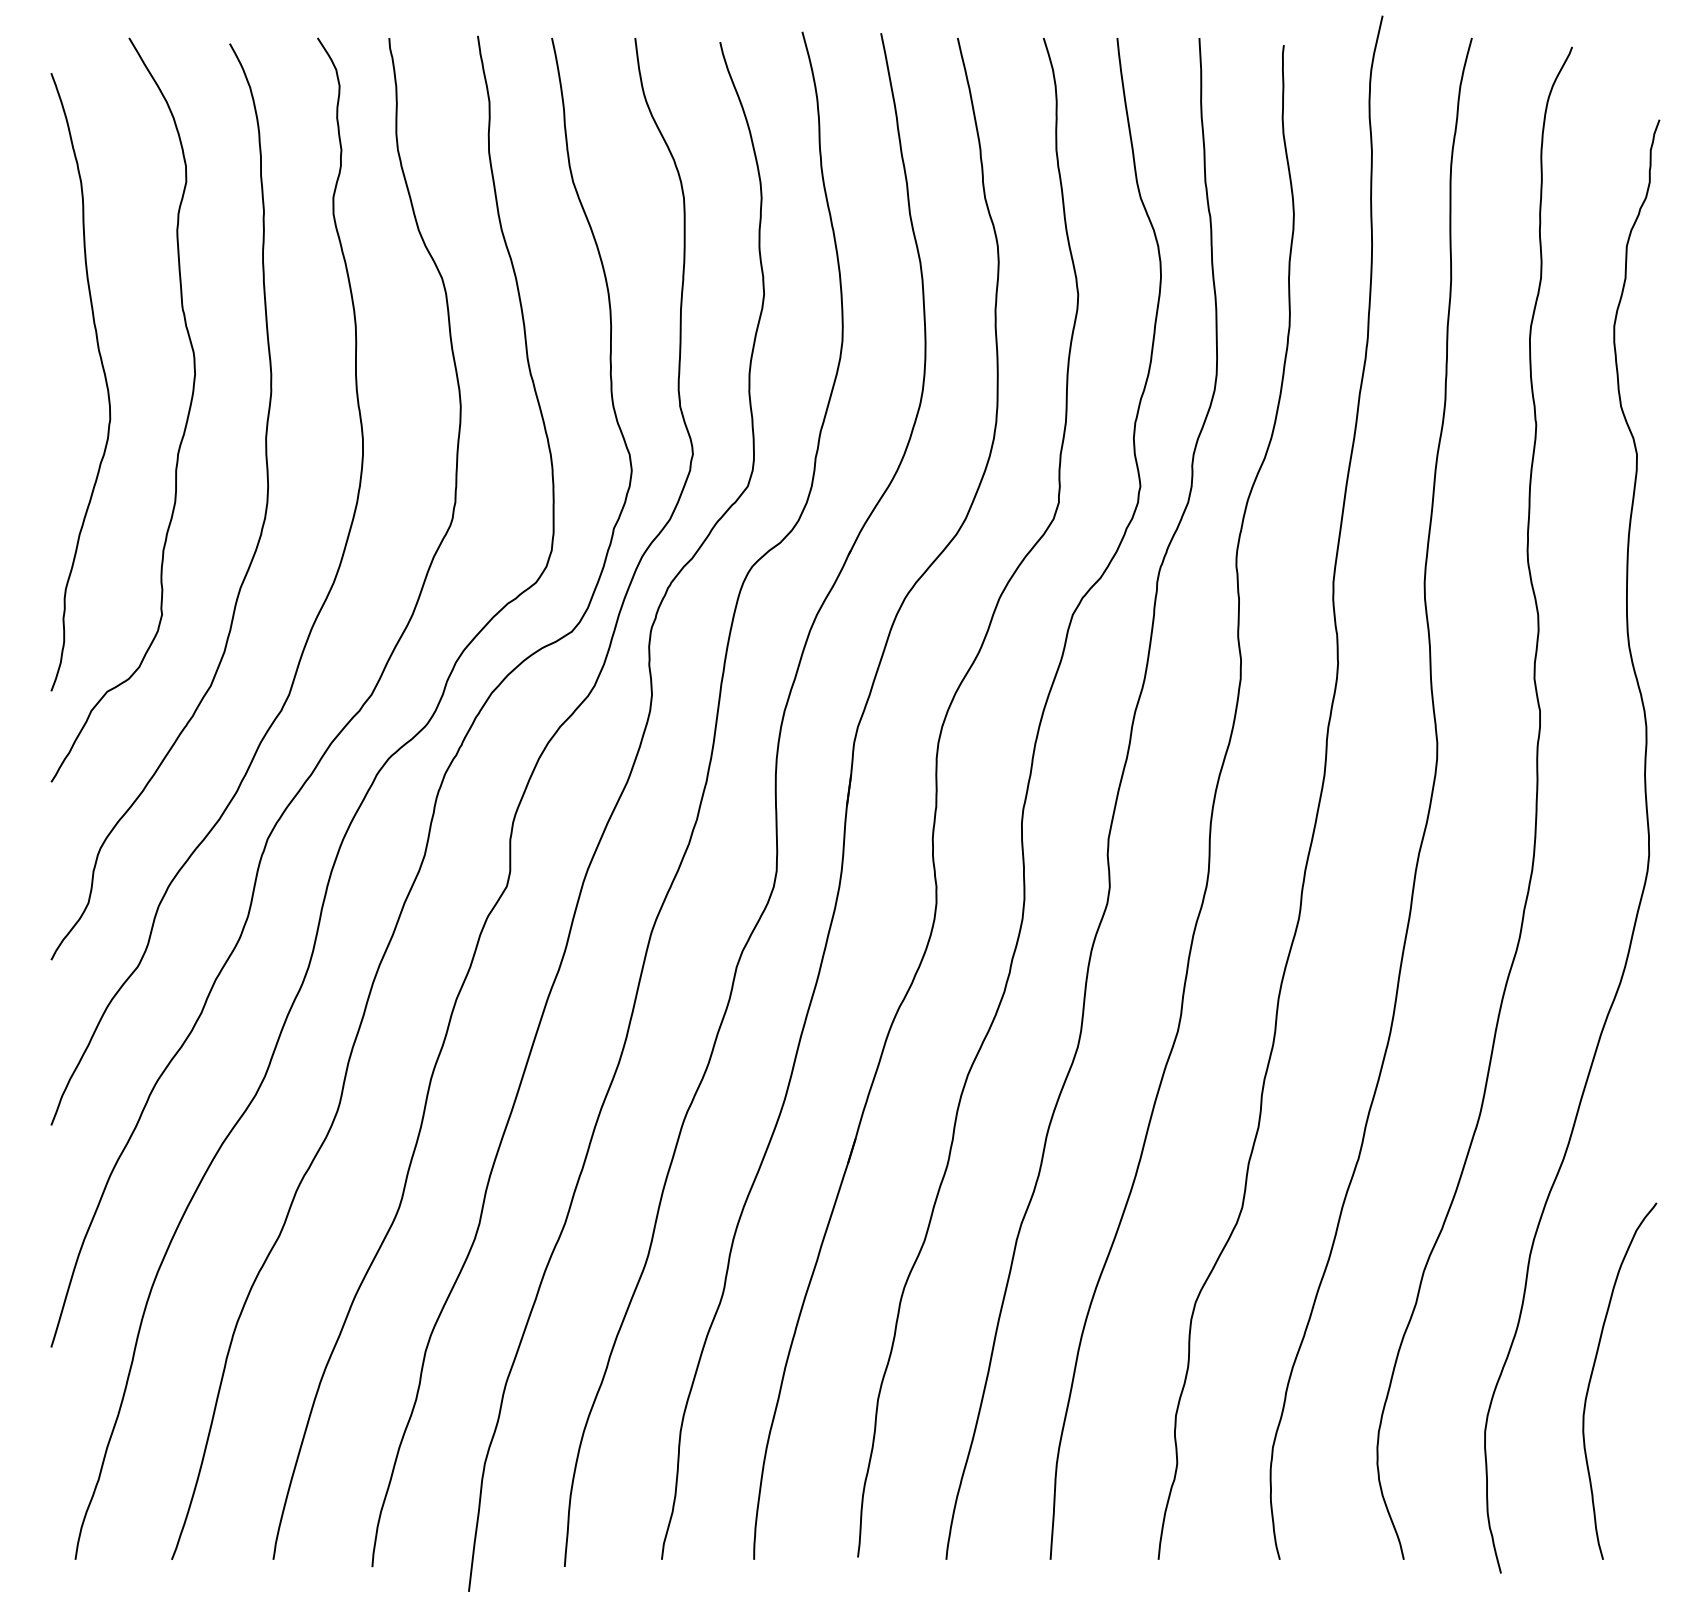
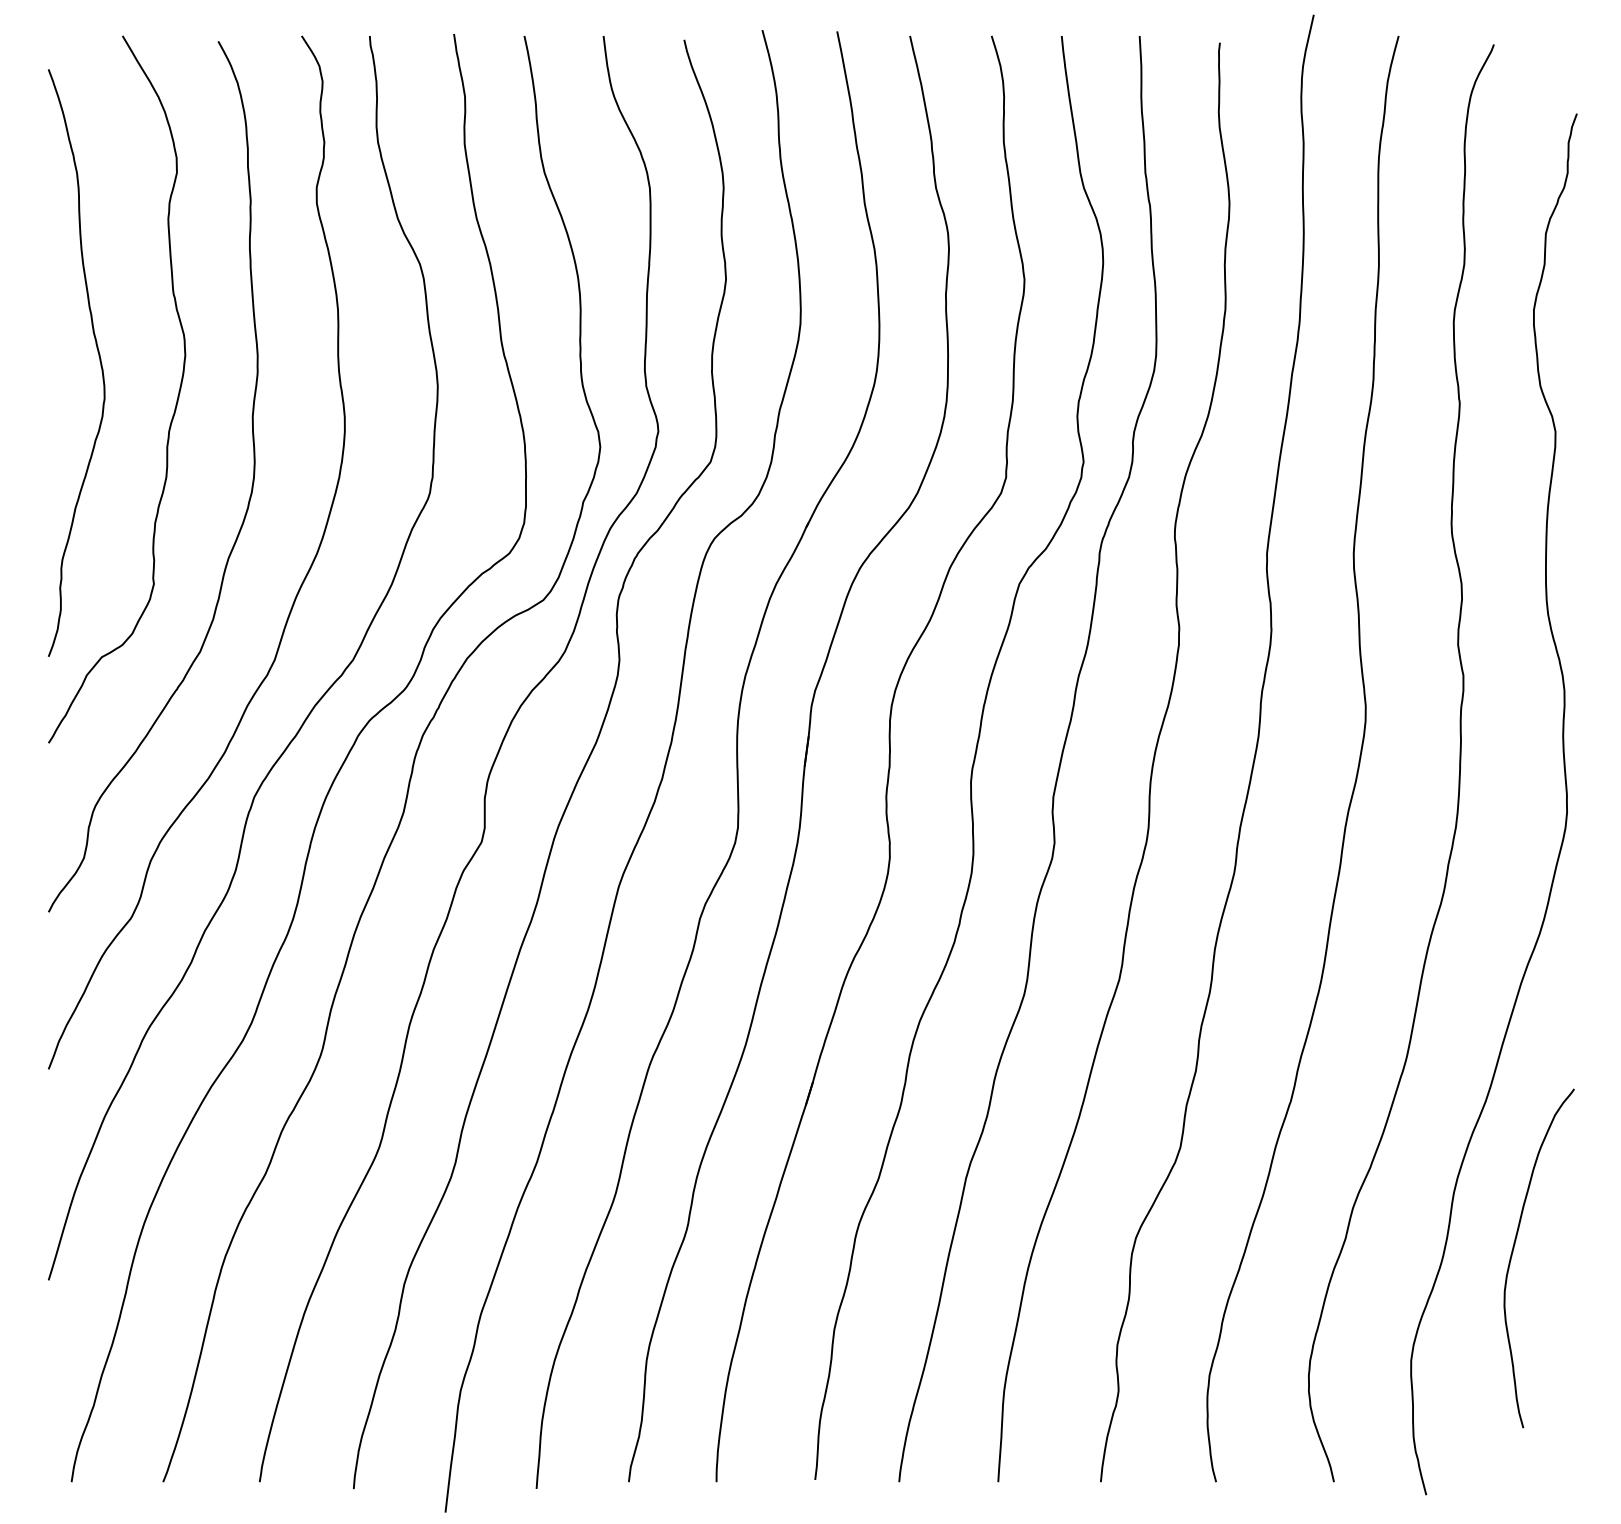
curve: (1592, 1374) -> (1513, 1252), moved

